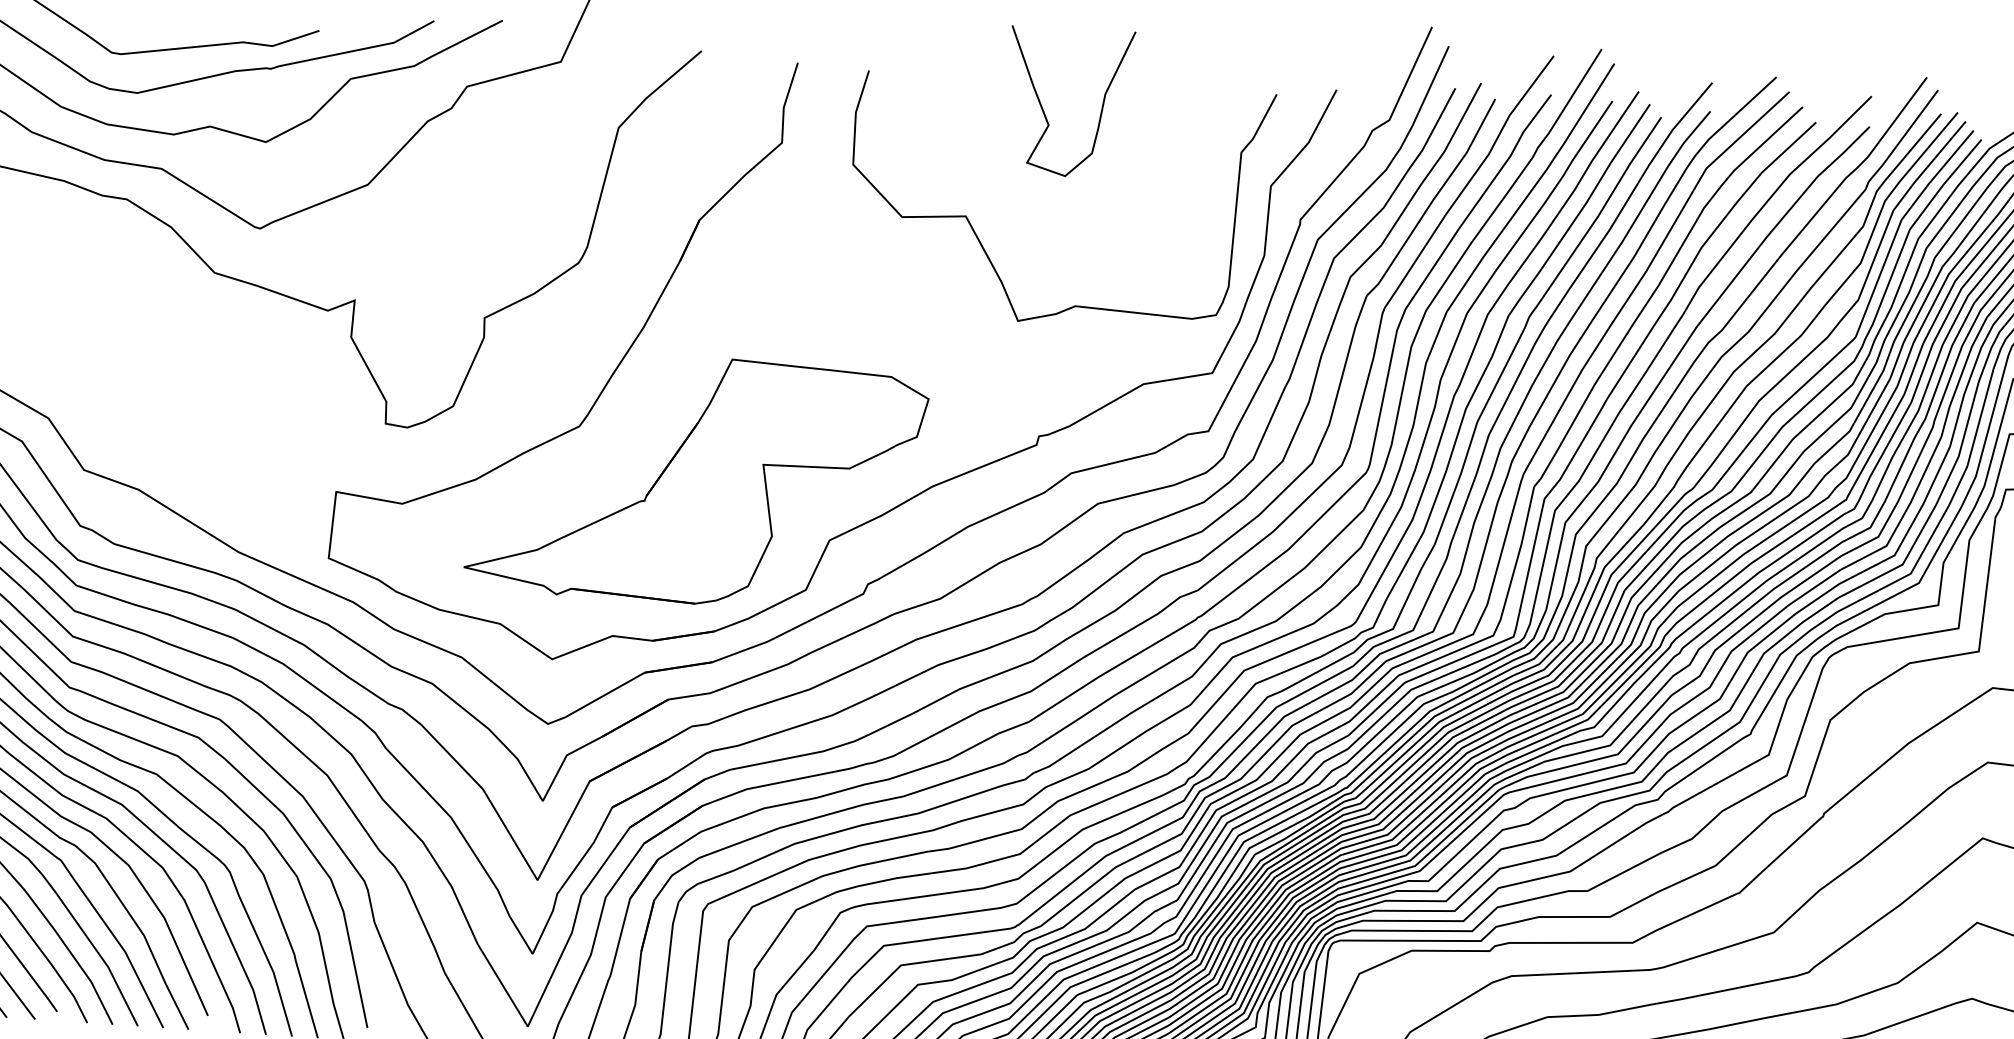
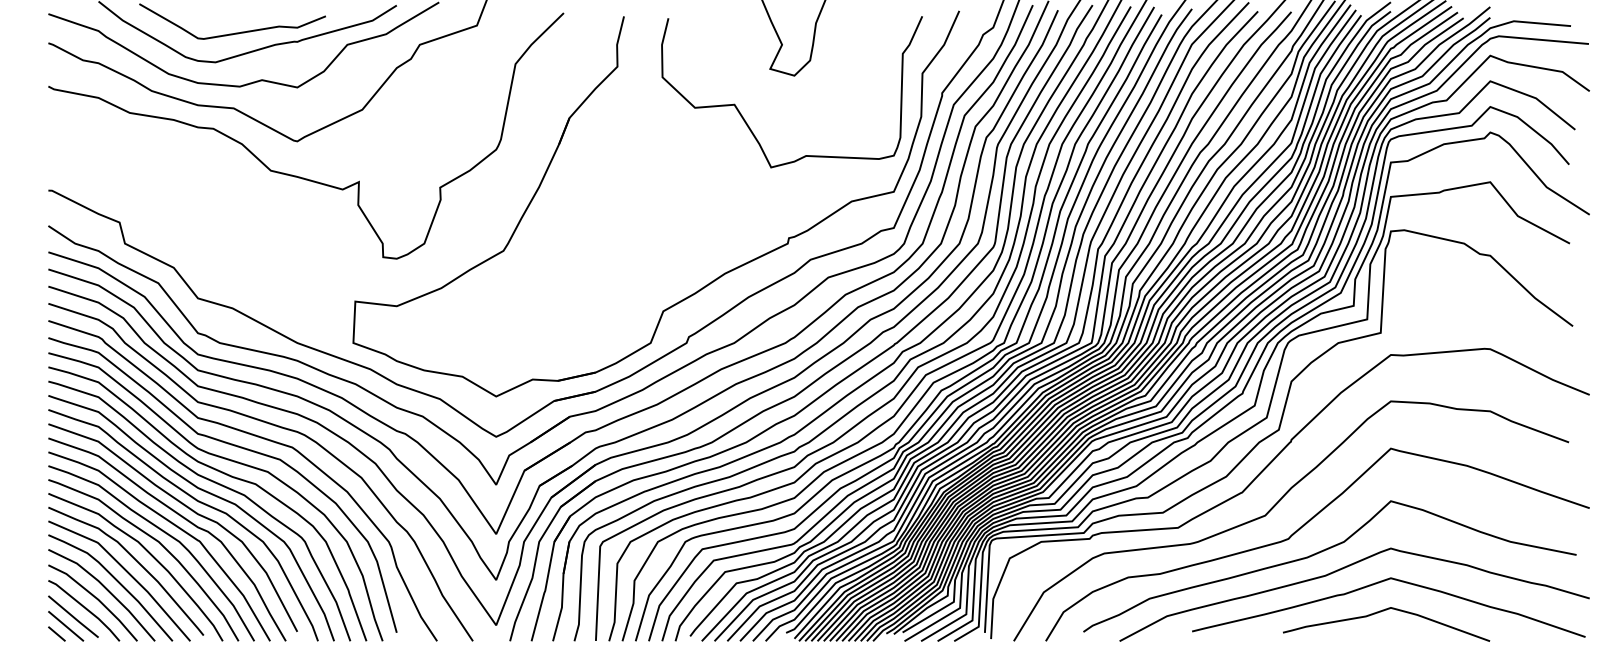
part: (696, 480) -> (578, 279), removed

